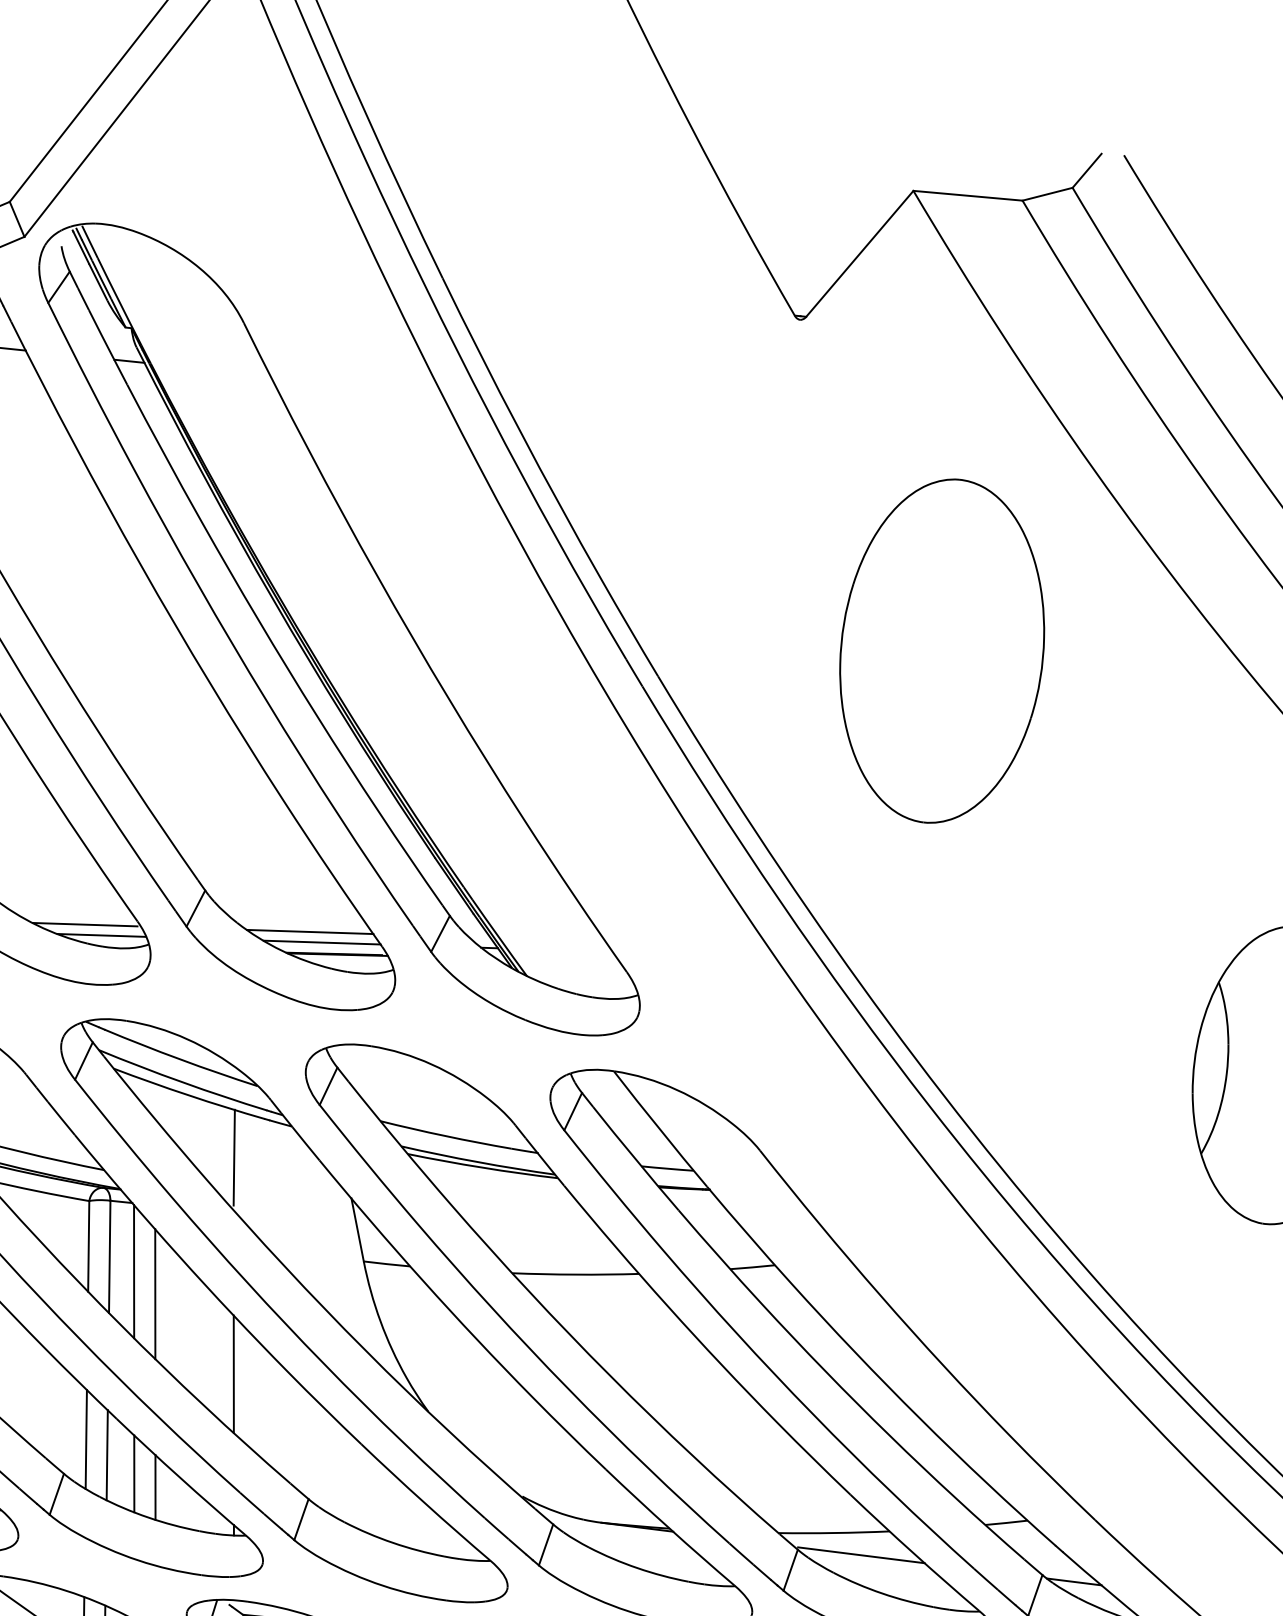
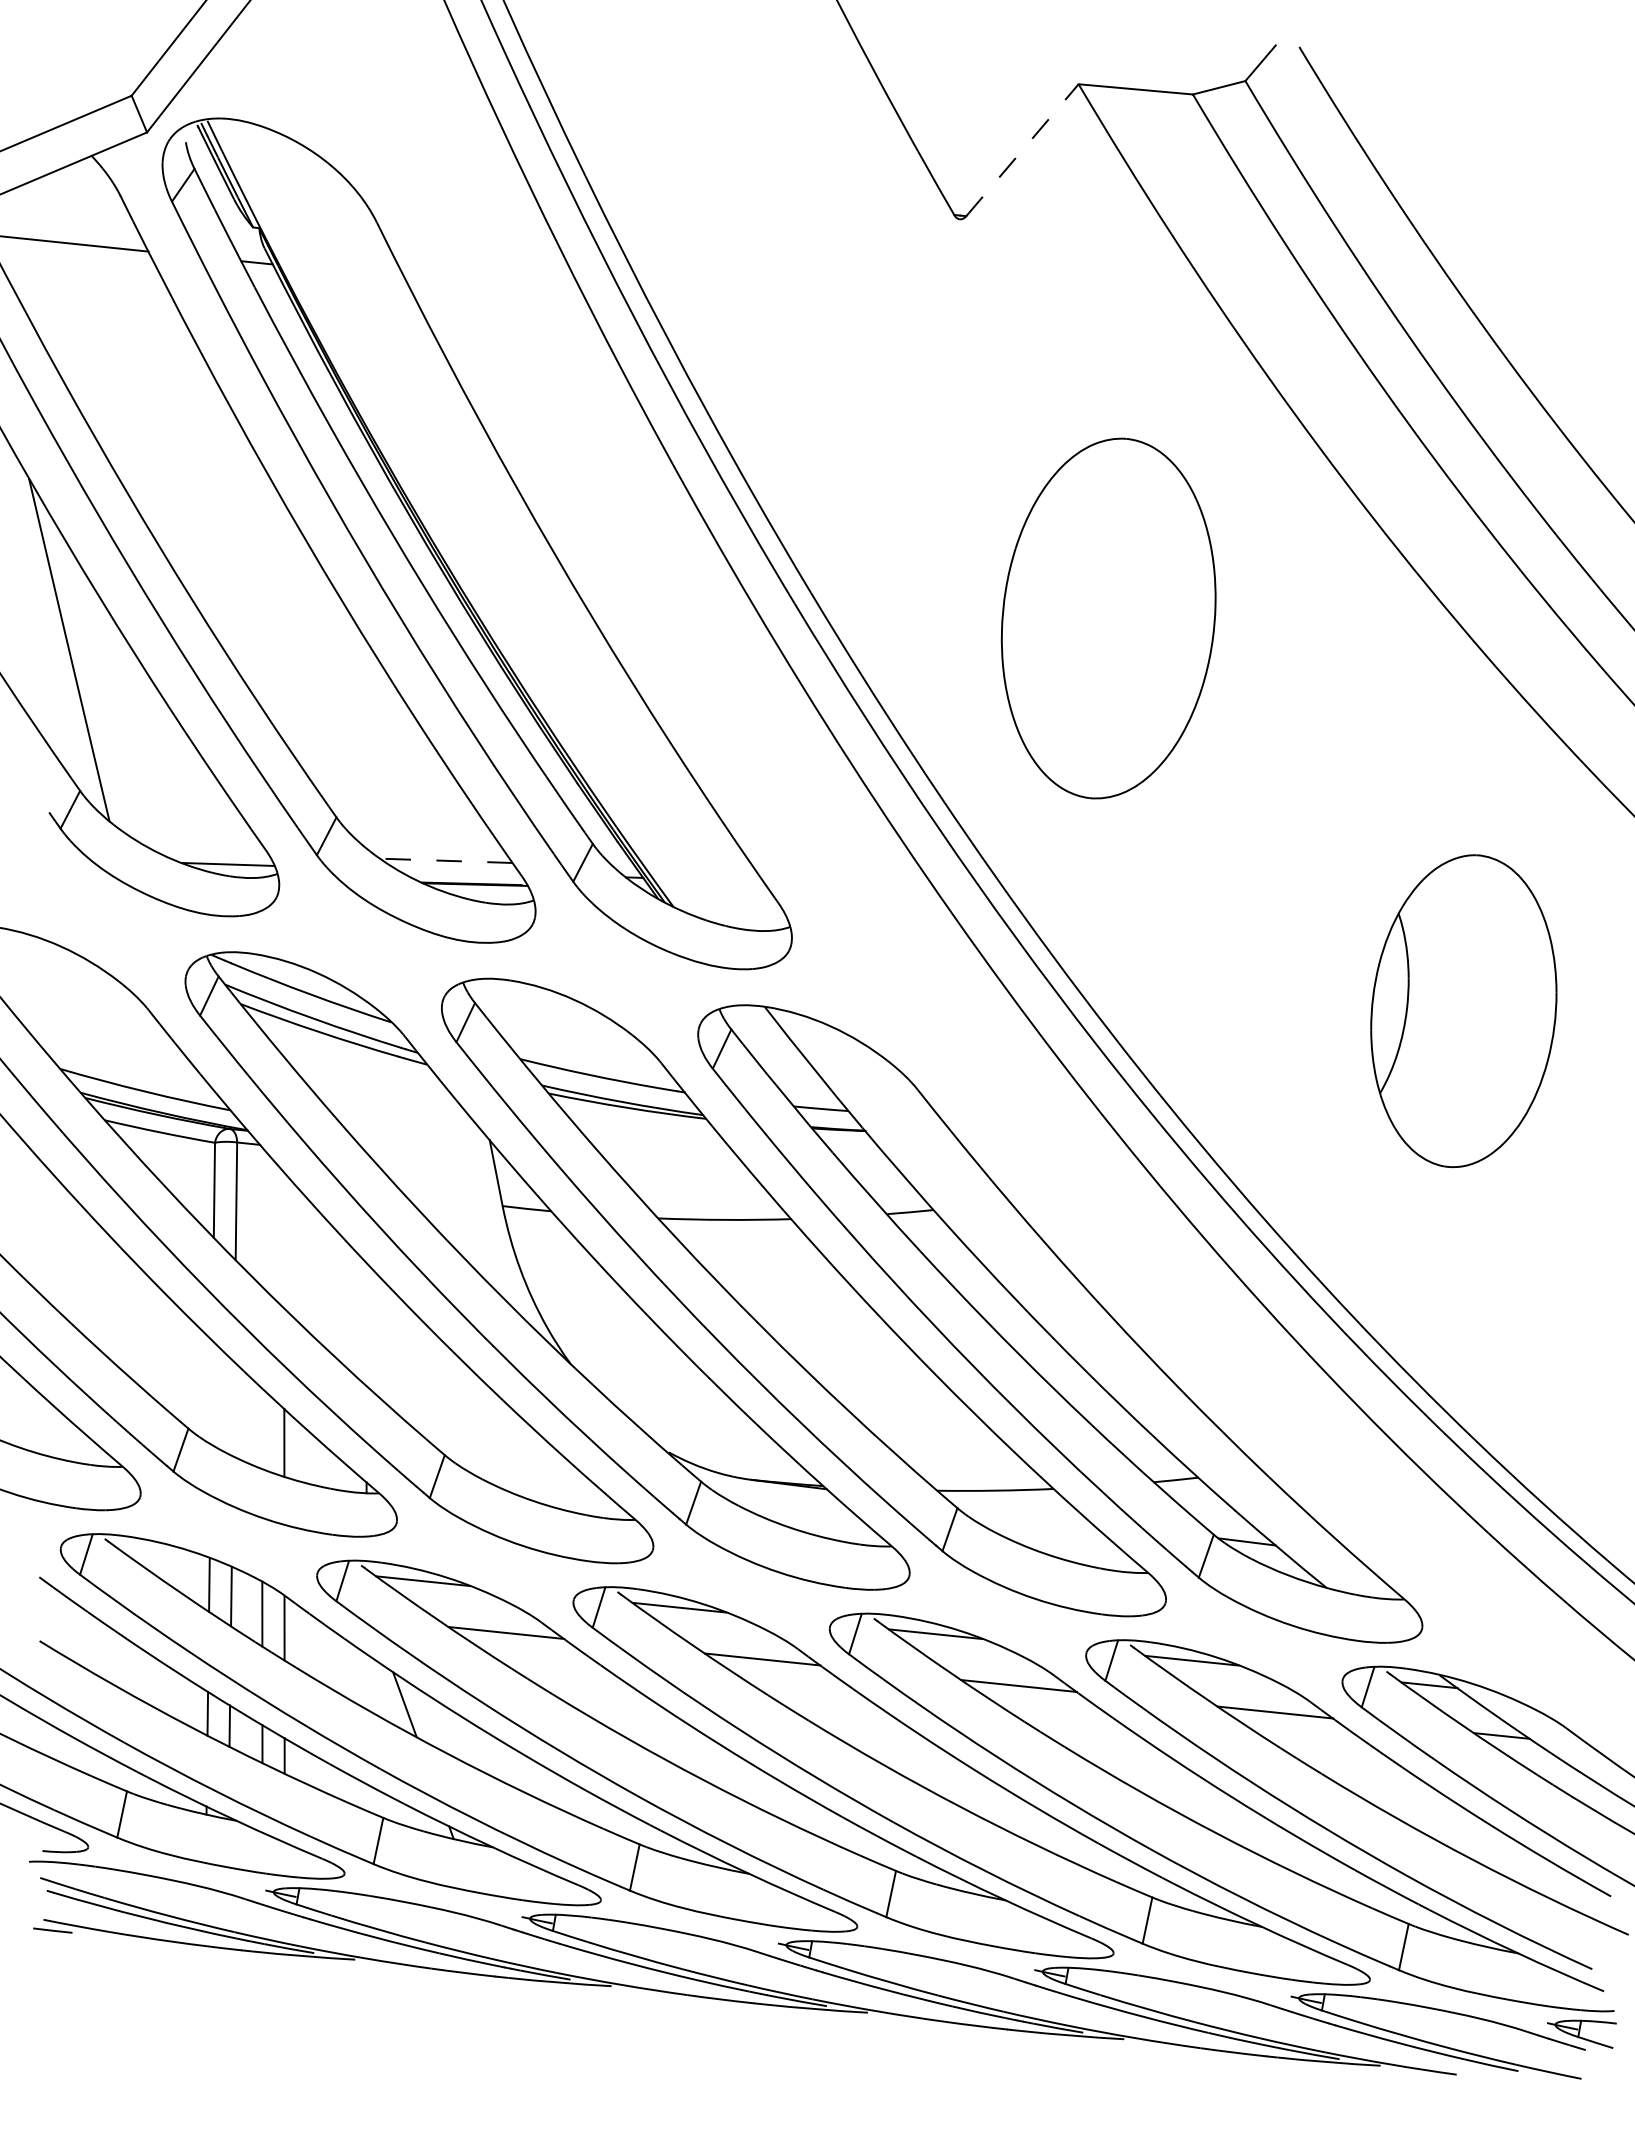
line: (859, 254) -> (1022, 150), solid -> dashed
part: (941, 651) -> (1108, 618), moved
line: (84, 924) -> (210, 852), removed
line: (310, 931) -> (446, 860), solid -> dashed
line: (321, 942) -> (458, 871), removed
line: (233, 1157) -> (366, 1097), removed
line: (133, 1271) -> (261, 1216), removed
line: (155, 1294) -> (284, 1240), removed
line: (233, 1373) -> (366, 1323), removed
line: (85, 1439) -> (211, 1392), removed
line: (106, 1454) -> (233, 1408), removed
line: (134, 1473) -> (262, 1428), removed
line: (860, 1554) -> (1023, 1513), removed

